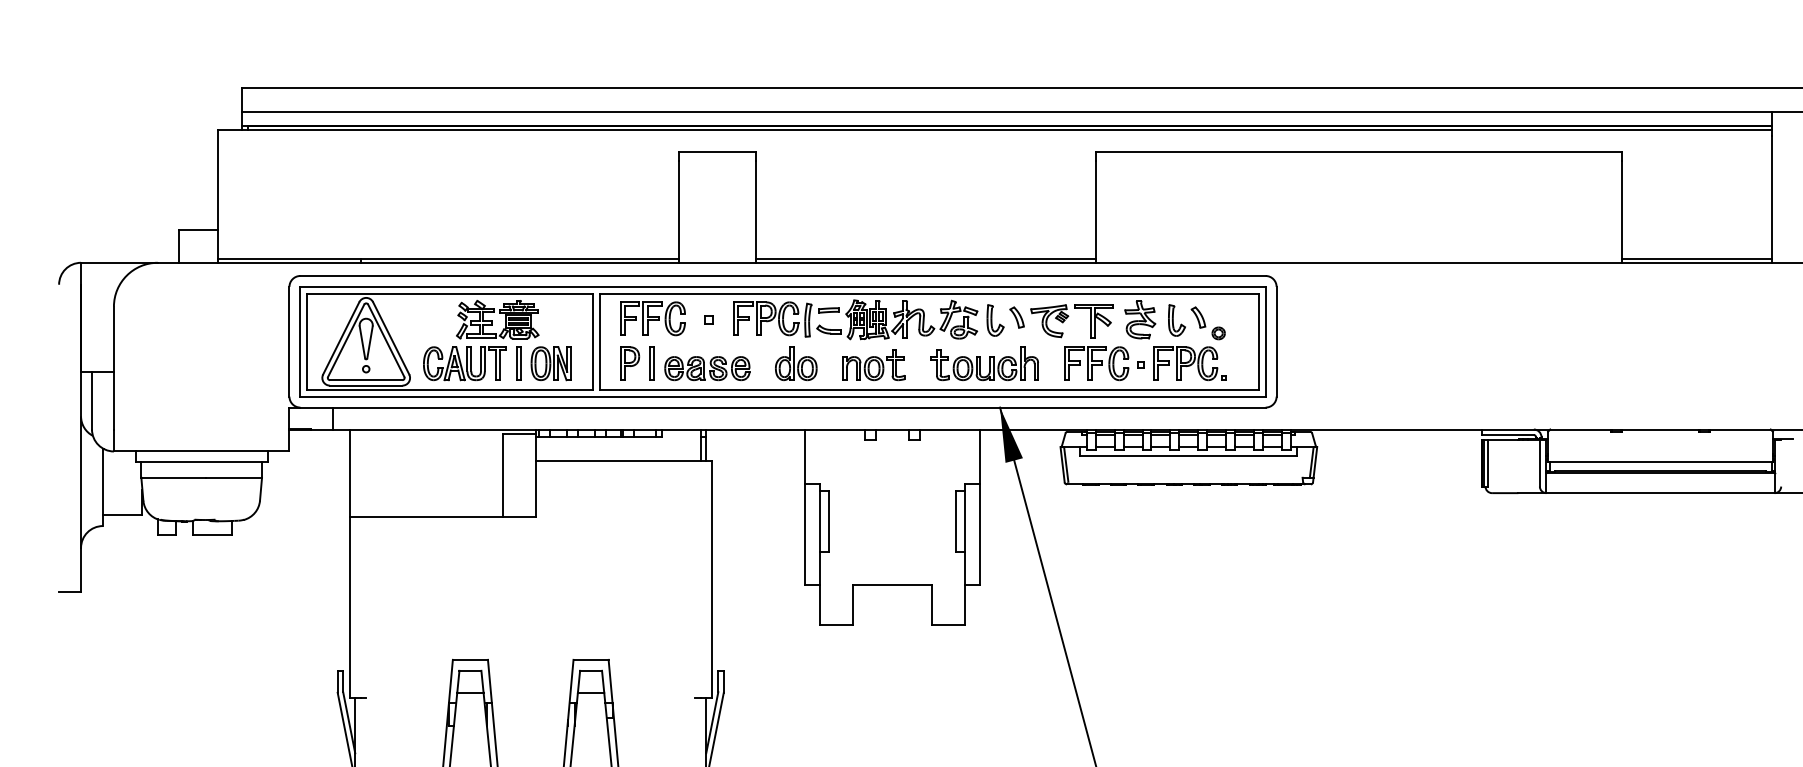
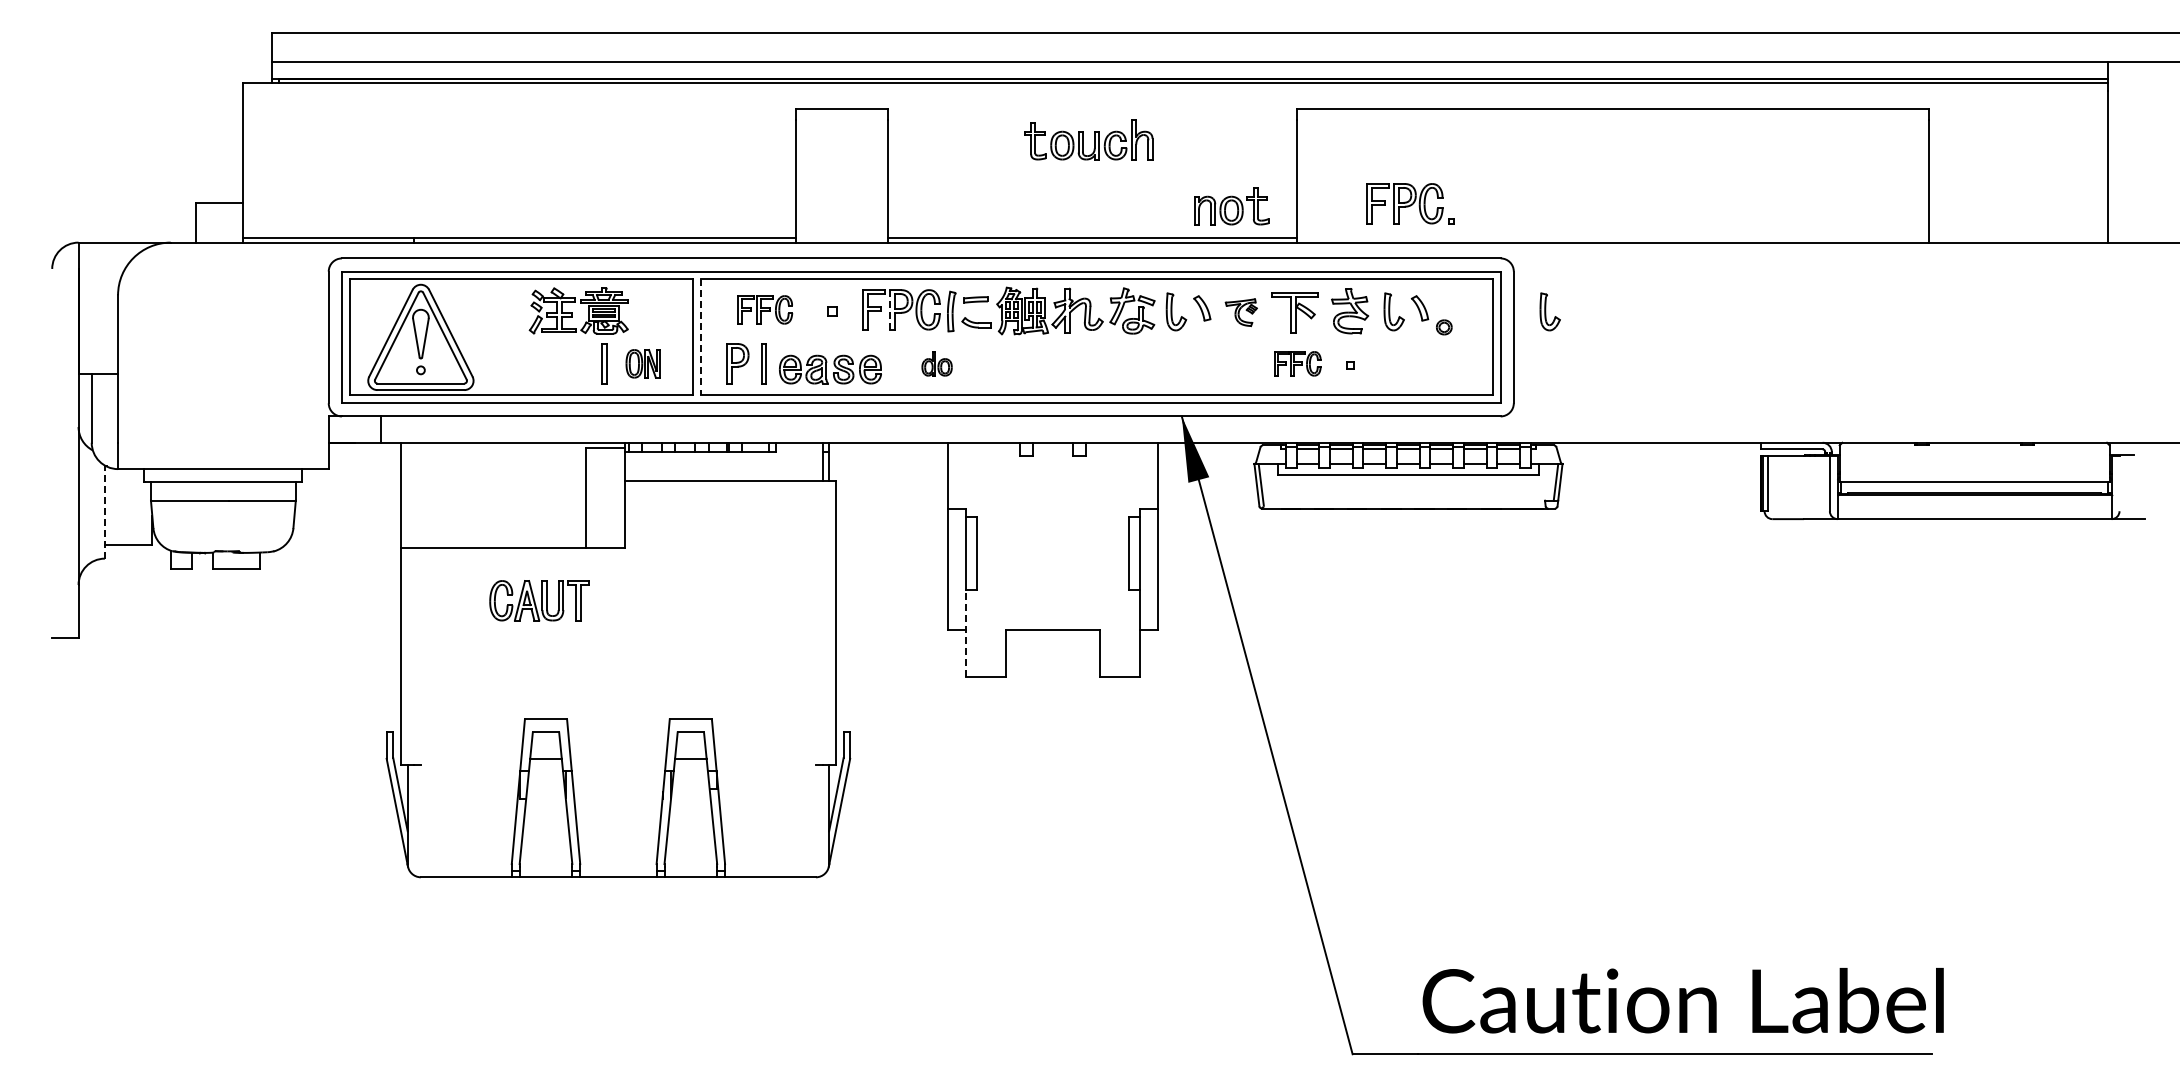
line: (1697, 259) -> (2018, 238), removed
part: (653, 318) -> (765, 309), size x0.7
line: (757, 318) -> (890, 309), solid -> dashed
part: (1306, 320) -> (1549, 311), added
part: (1049, 321) -> (1241, 312), size x0.7
line: (599, 341) -> (701, 337), solid -> dashed
part: (465, 363) -> (539, 600), moved
part: (550, 363) -> (642, 363), size x0.7
part: (795, 363) -> (936, 363), size x0.6
part: (984, 363) -> (1088, 139), moved
part: (1096, 363) -> (1297, 363), size x0.6
part: (1190, 363) -> (1410, 203), moved
part: (874, 365) -> (1231, 206), moved
line: (102, 487) -> (104, 512), solid -> dashed
line: (820, 588) -> (966, 633), solid -> dashed

